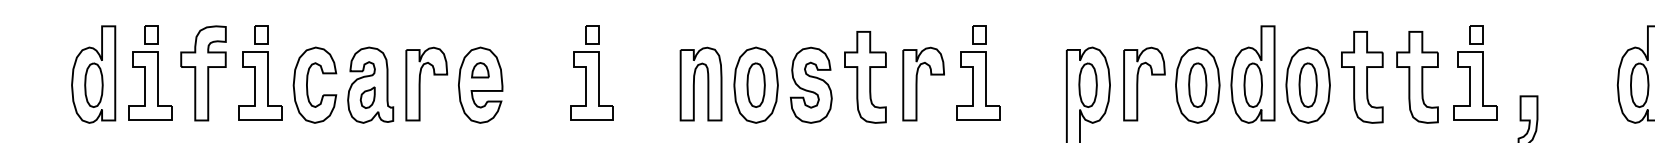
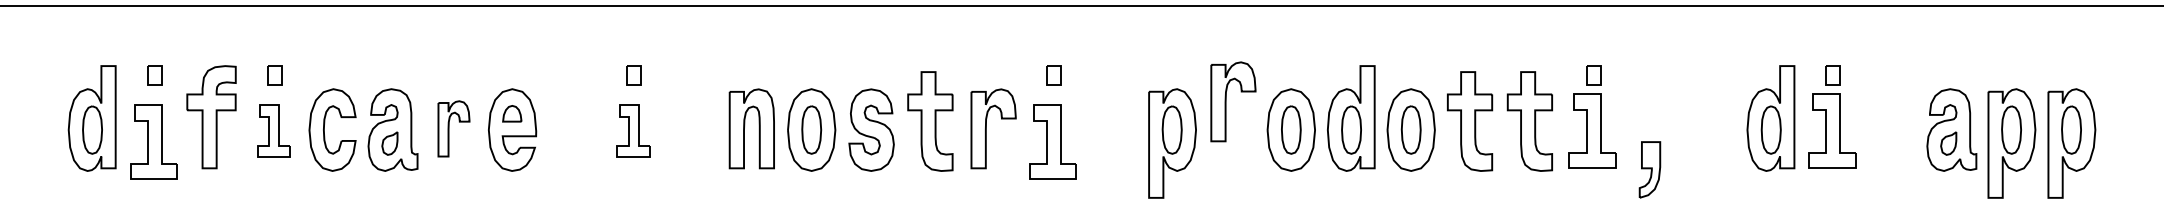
part: (426, 83) -> (453, 128), size x0.7
part: (1138, 83) -> (1226, 101), moved
part: (150, 85) -> (153, 141), moved
part: (260, 85) -> (273, 130), size x0.7
part: (592, 85) -> (633, 130), size x0.7
part: (977, 85) -> (1052, 141), moved

